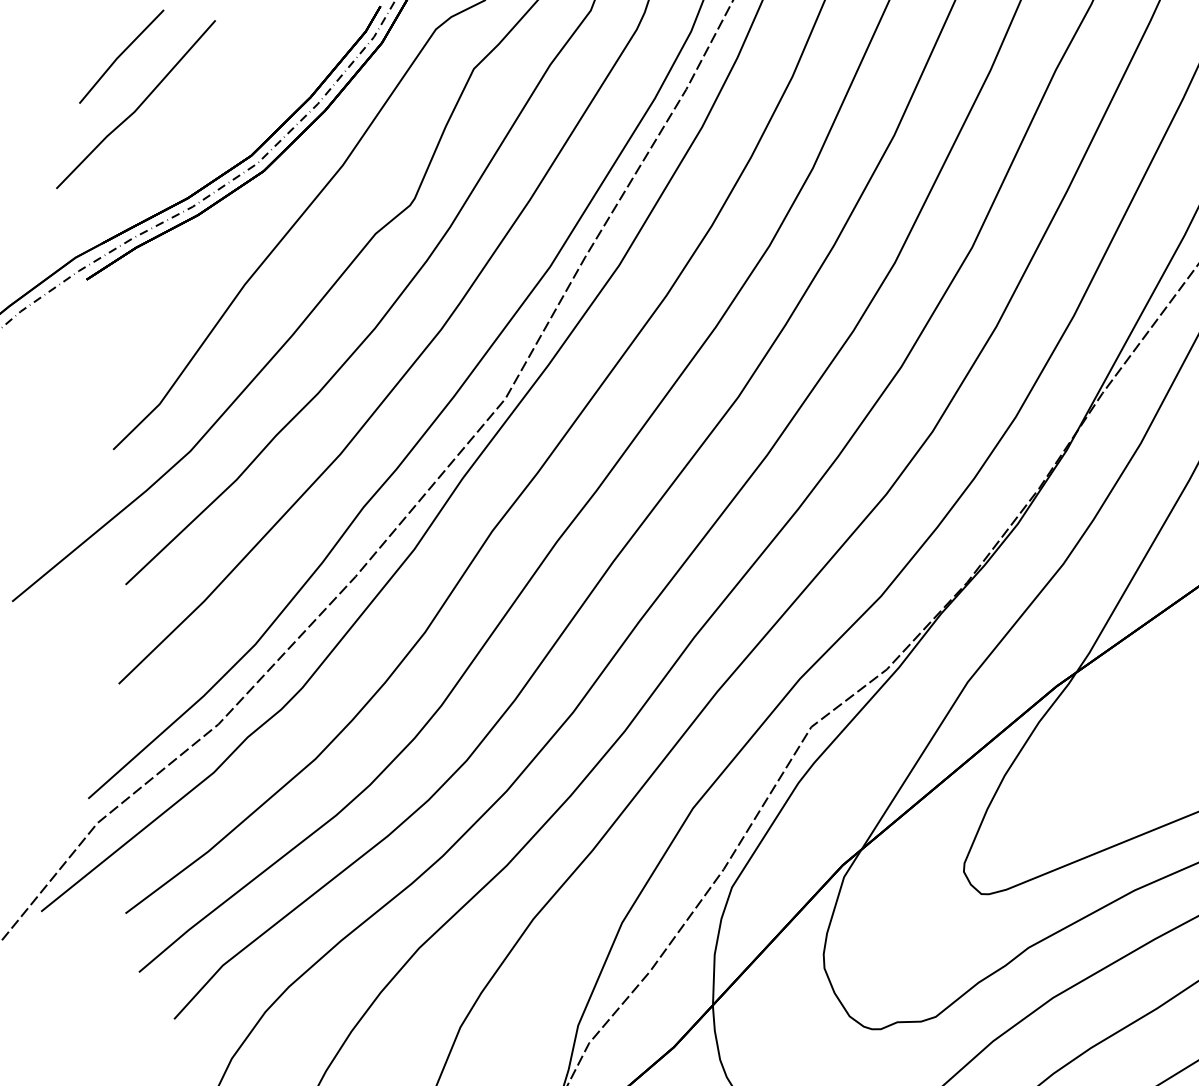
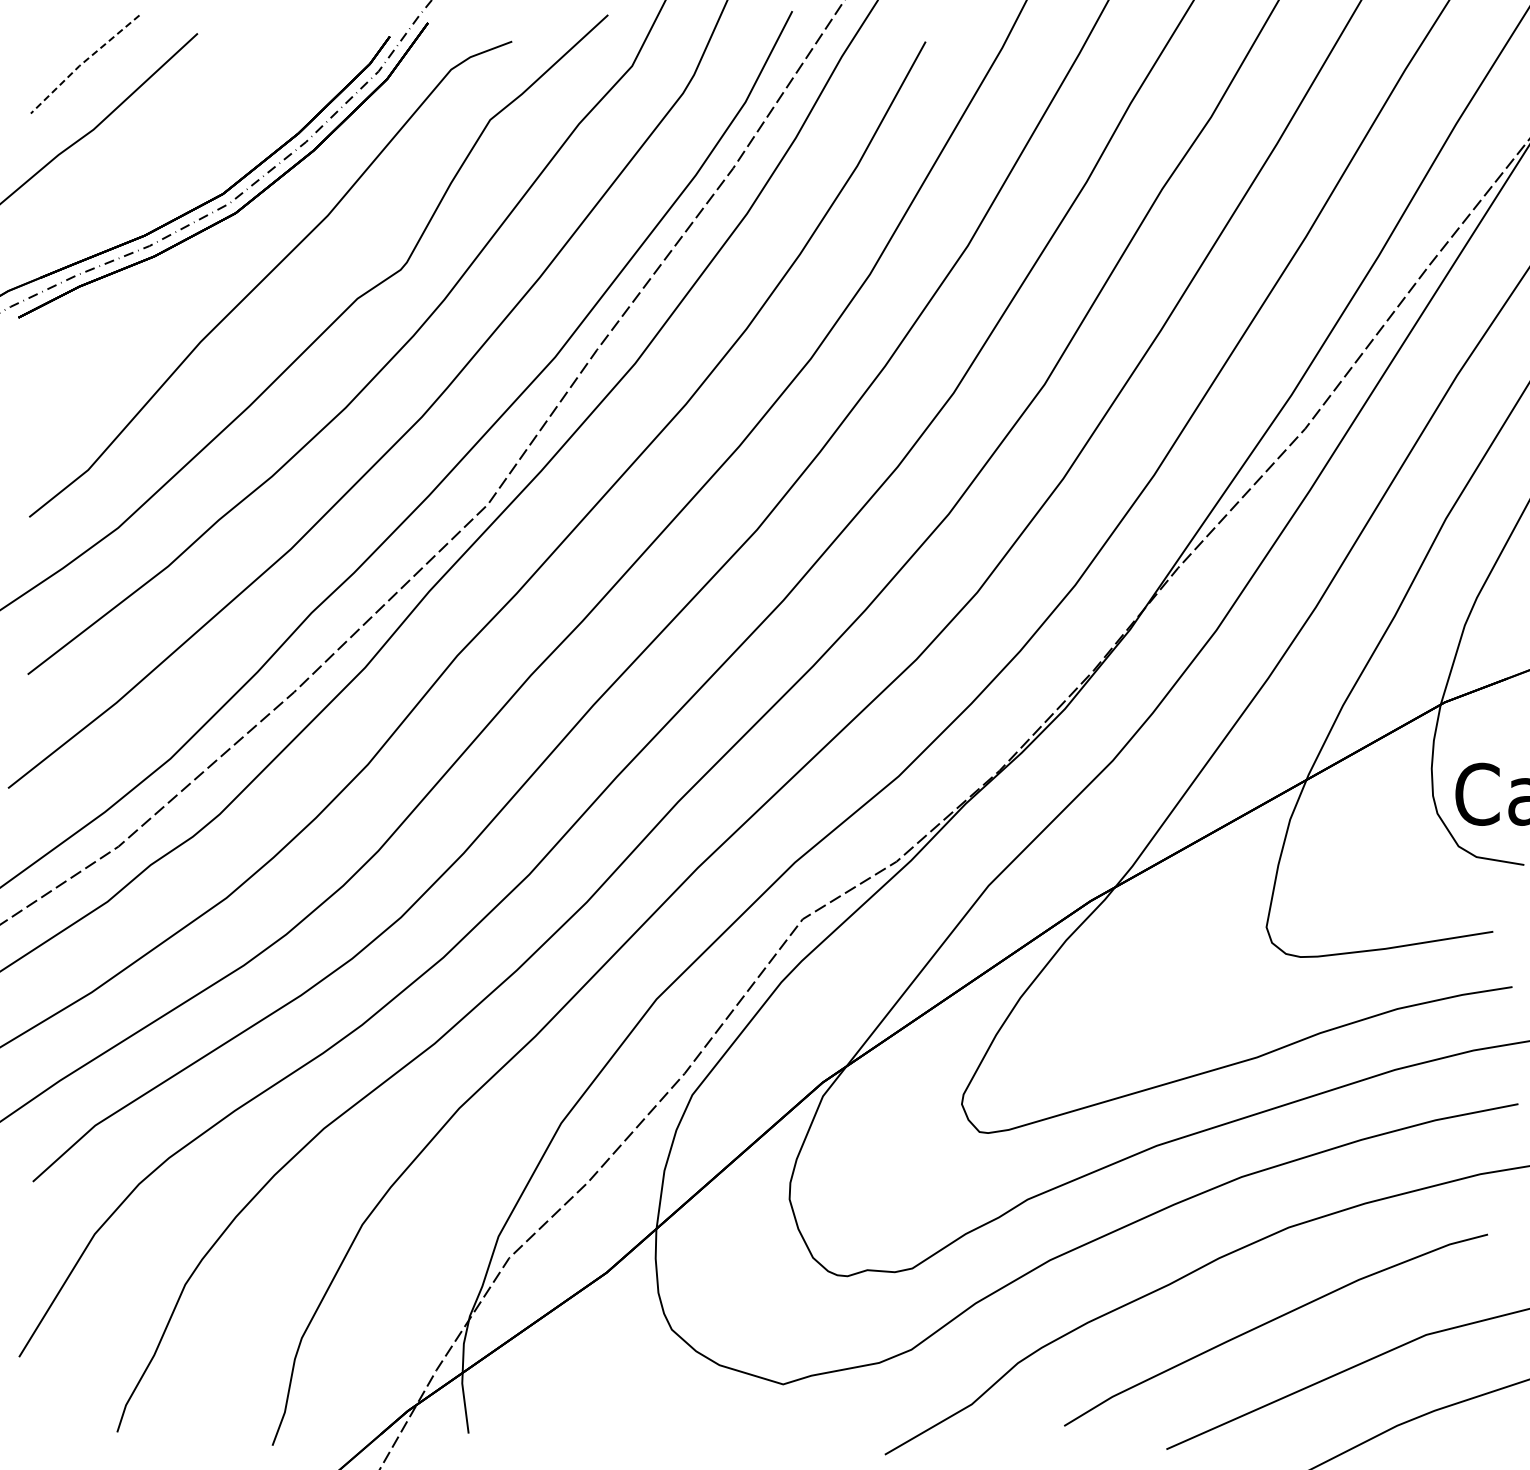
line: (120, 55) -> (83, 62), solid -> dashed

